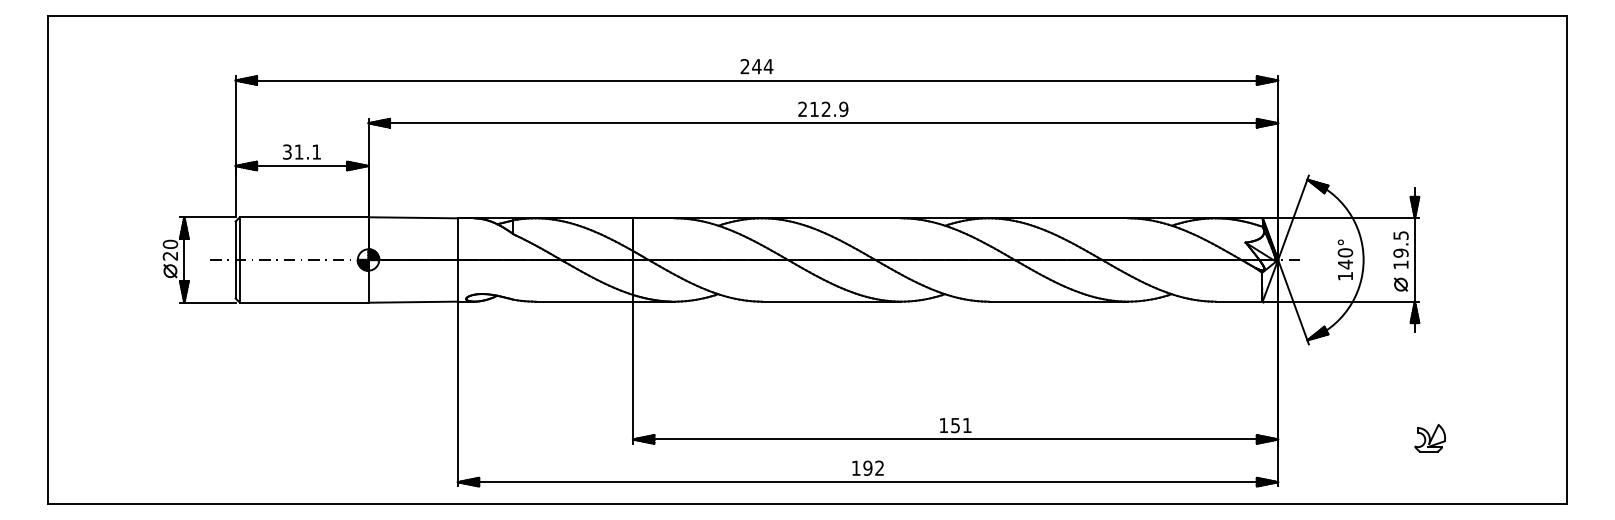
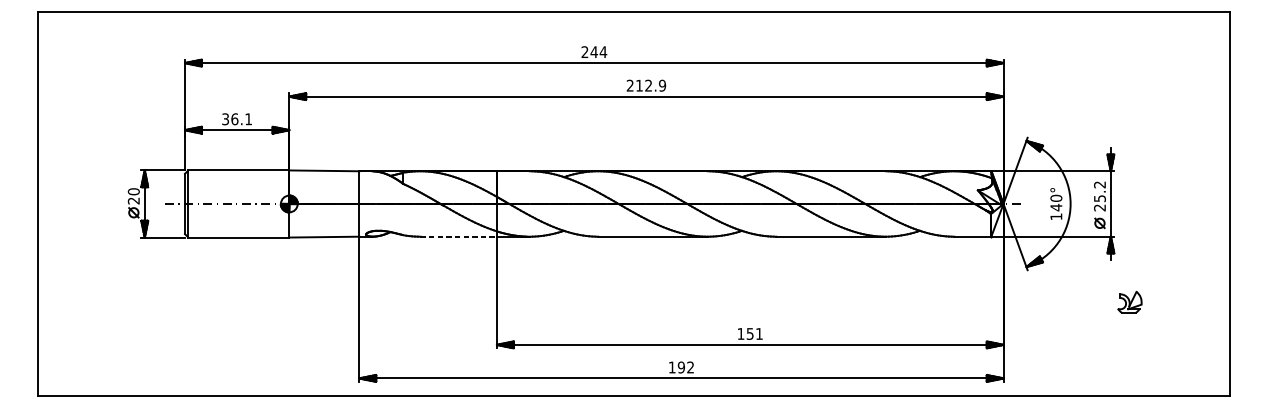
text: (298, 151) -> (234, 118), 31.1 -> 36.1
text: (1400, 250) -> (1099, 196), 19.5 -> 25.2
line: (584, 301) -> (458, 236), solid -> dashed
part: (1429, 438) -> (1129, 302), moved

